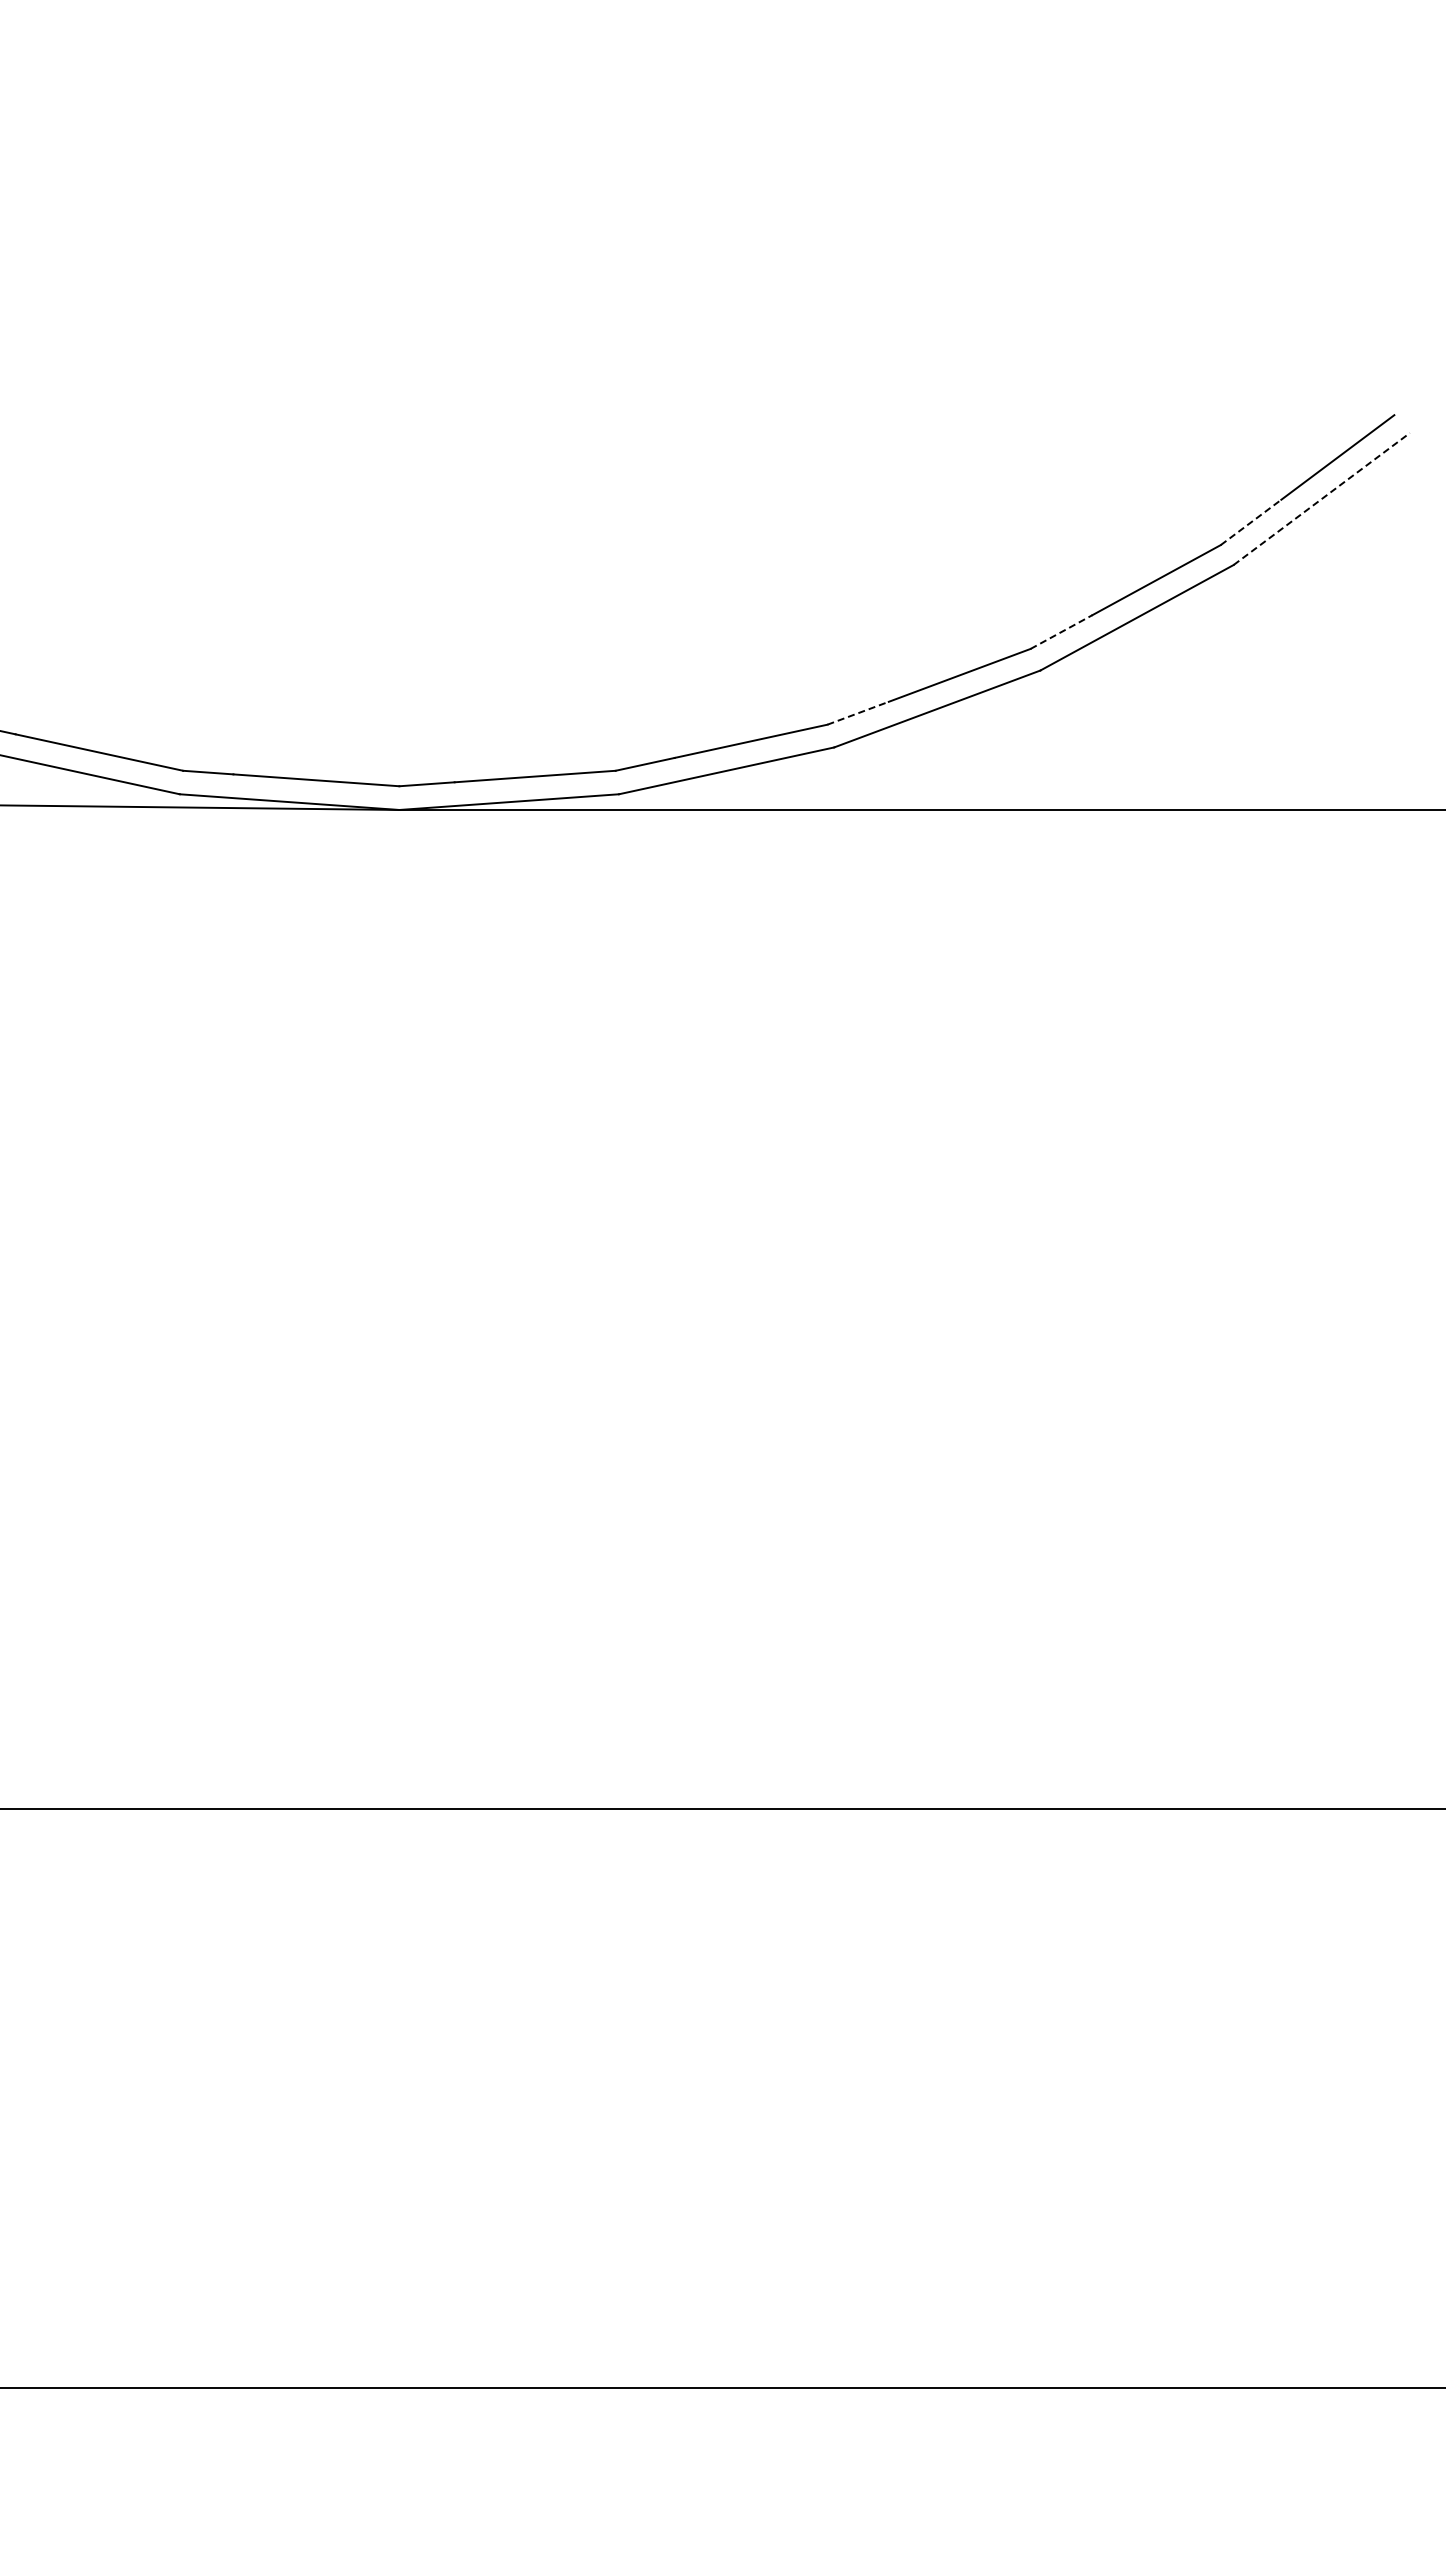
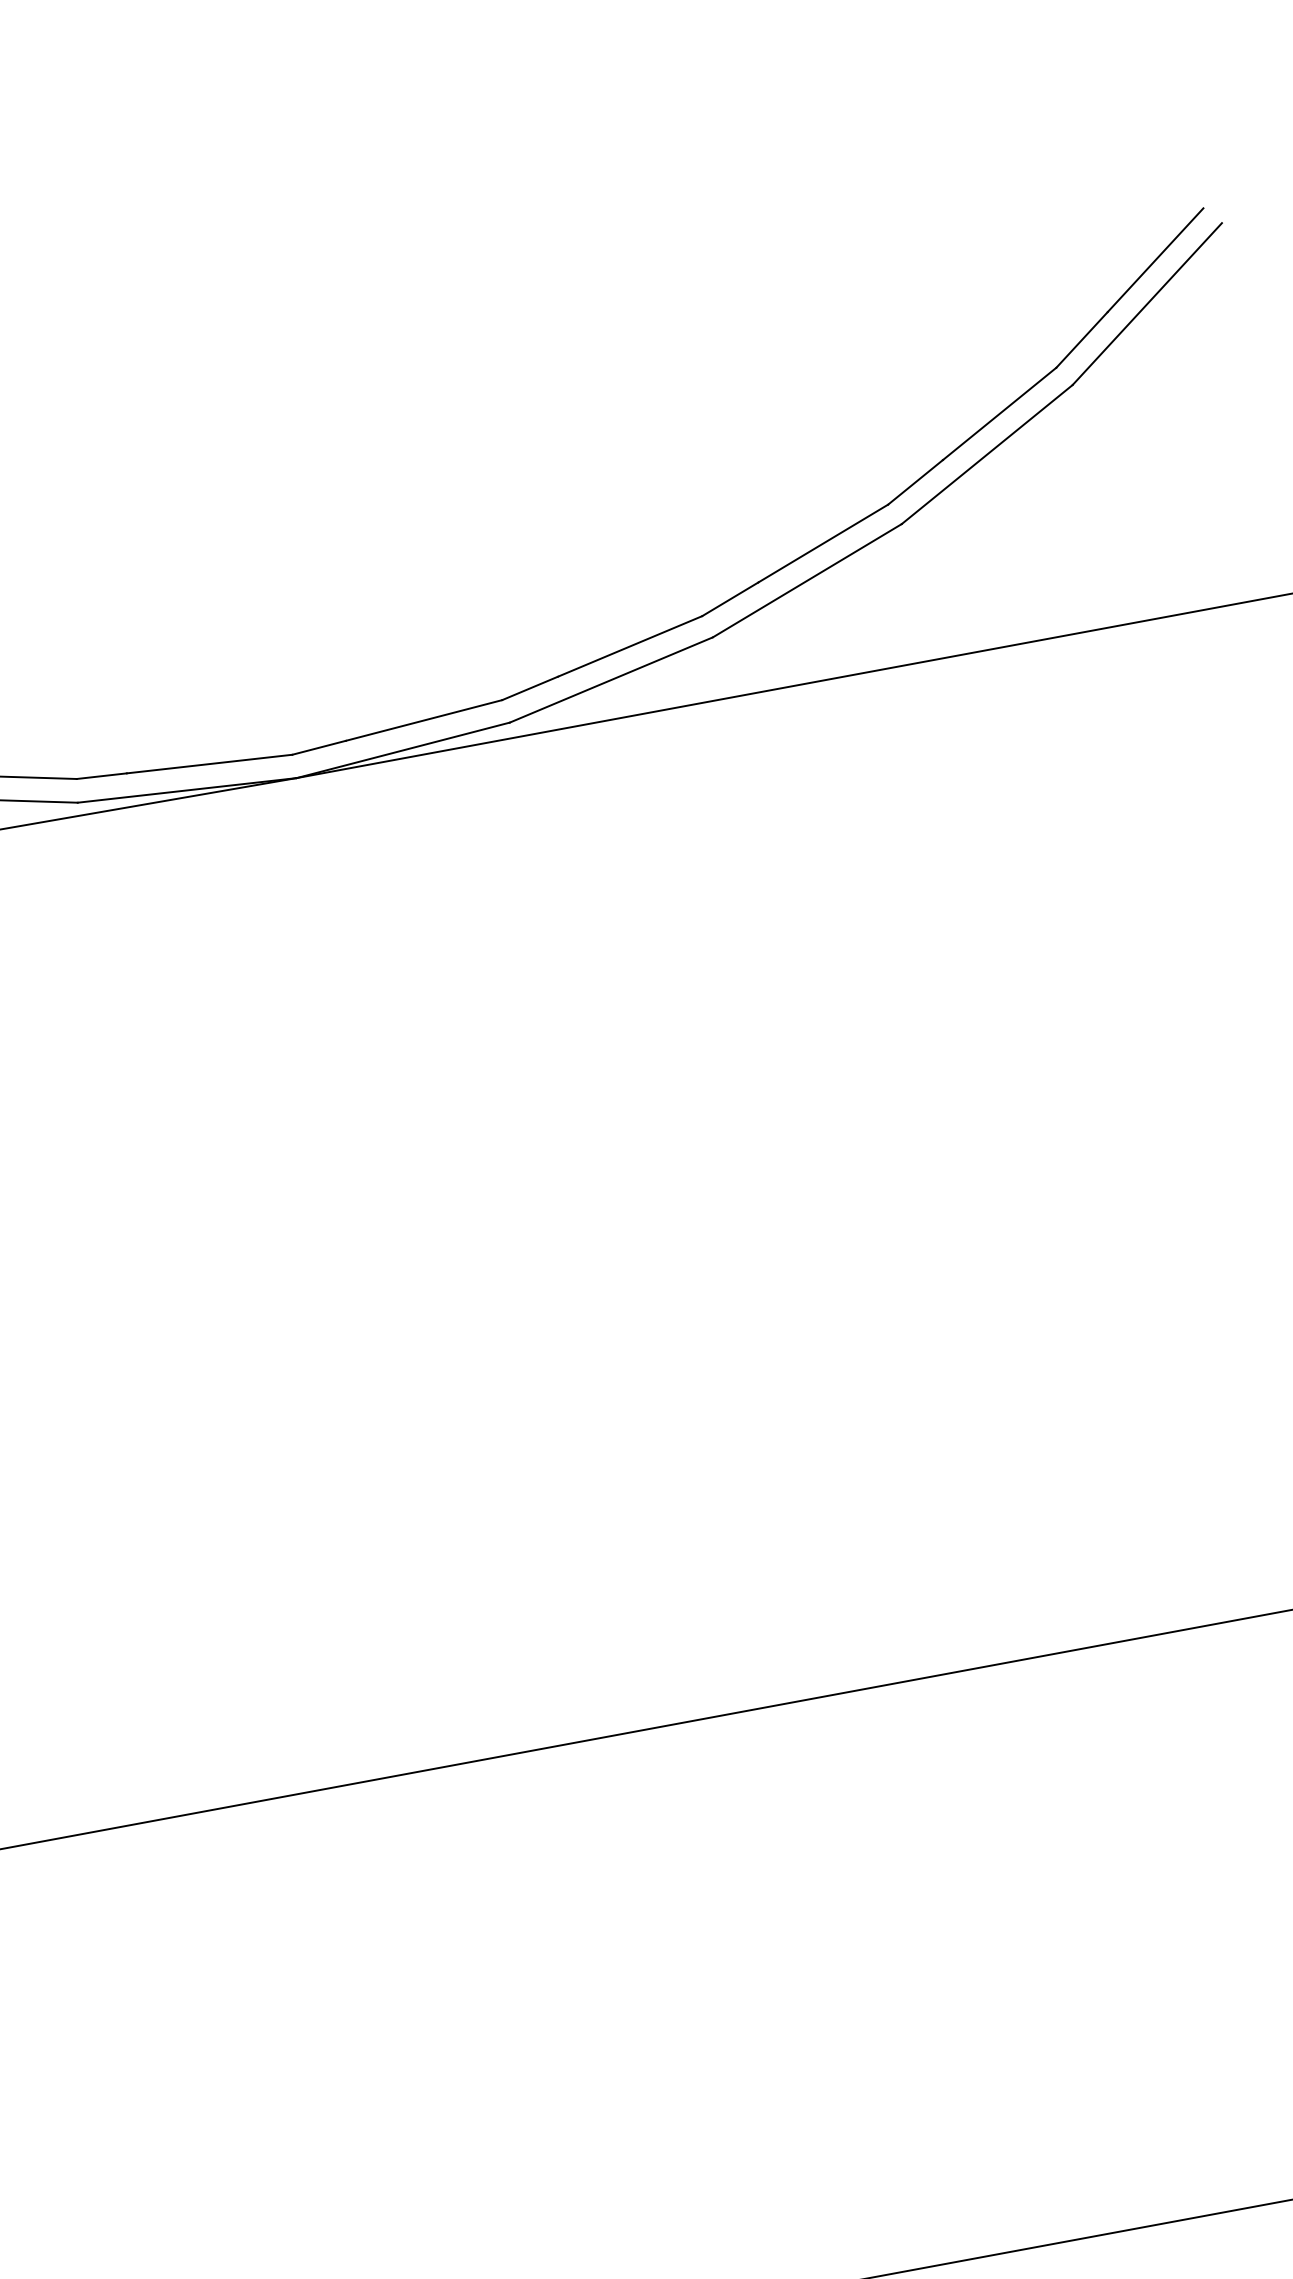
line: (1322, 498) -> (1147, 303), dashed -> solid
line: (1251, 522) -> (1082, 339), dashed -> solid
line: (1061, 631) -> (915, 481), dashed -> solid
line: (858, 713) -> (730, 599), dashed -> solid

